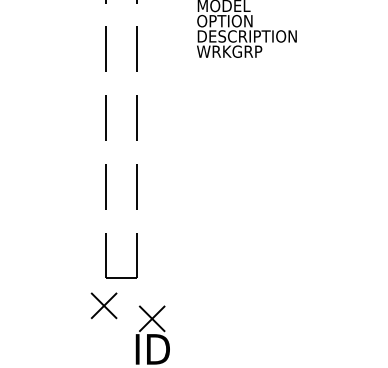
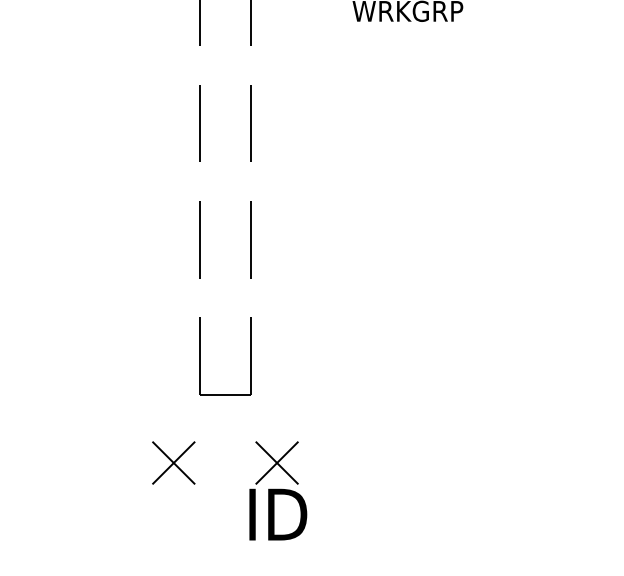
part: (103, 305) -> (172, 462), moved

